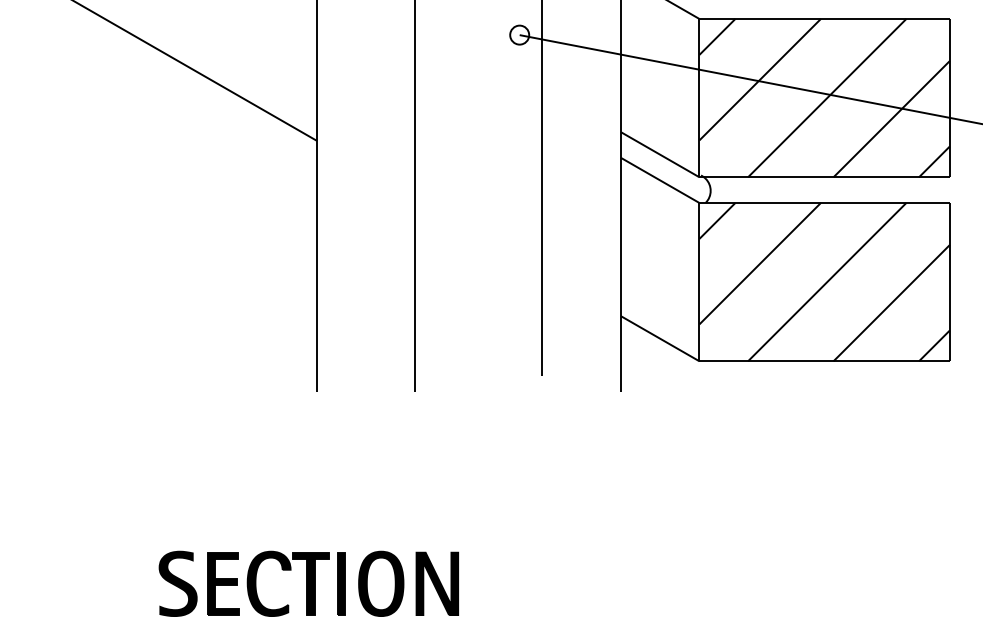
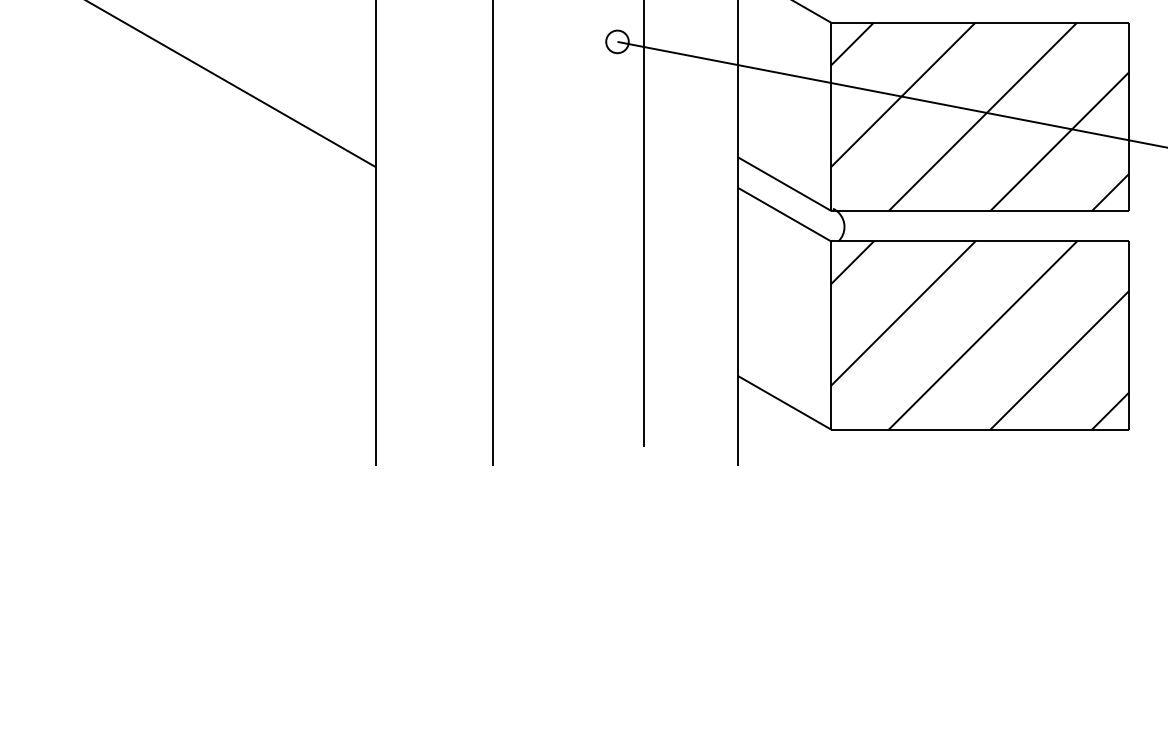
part: (308, 584) -> (366, 694), removed

